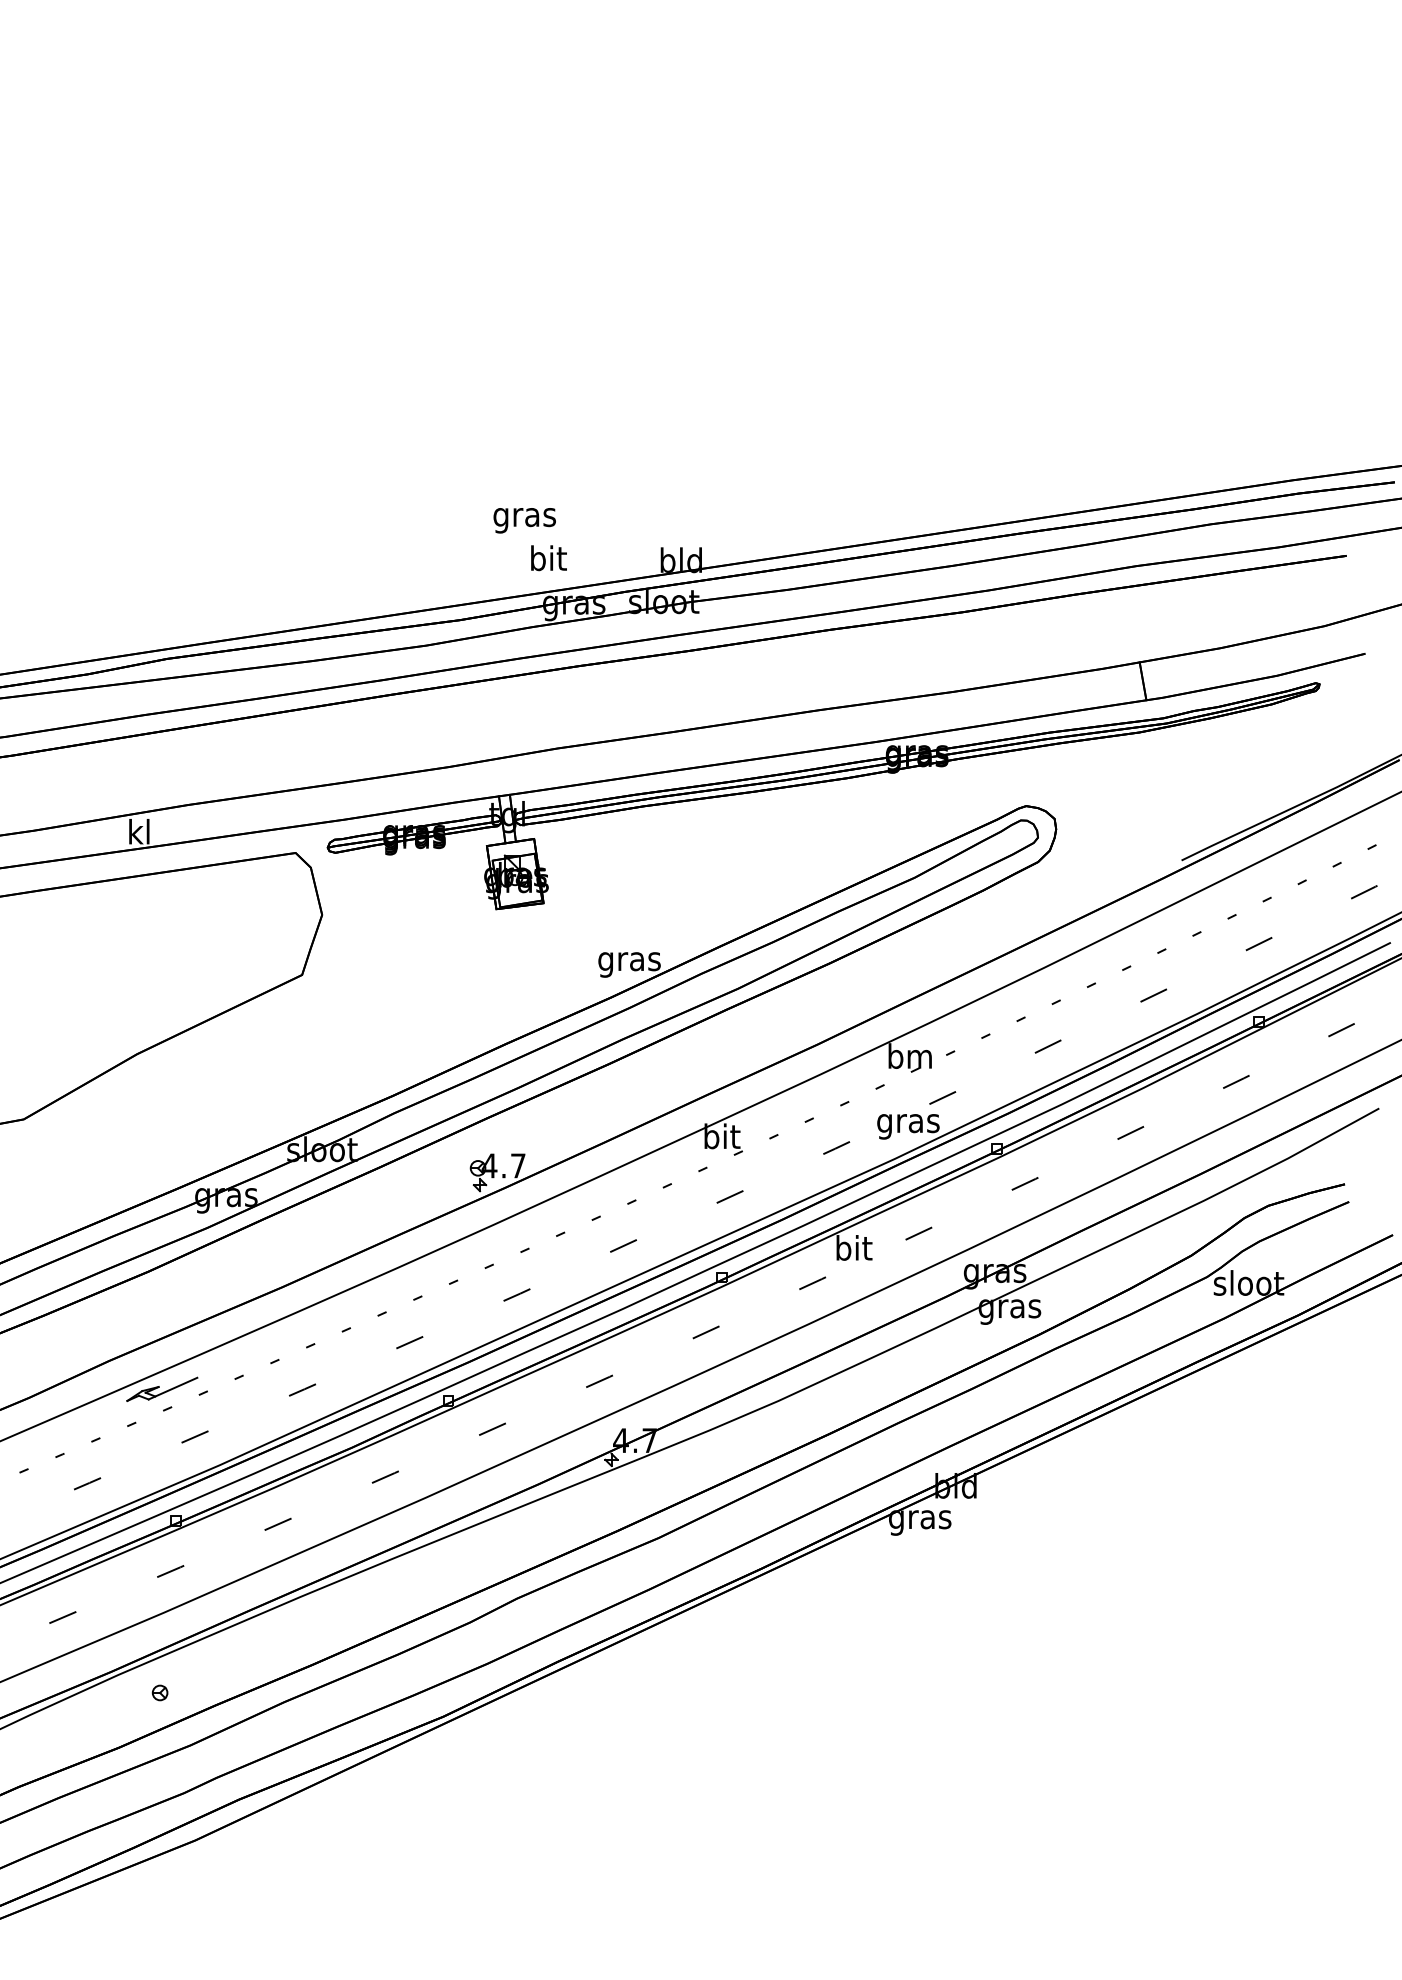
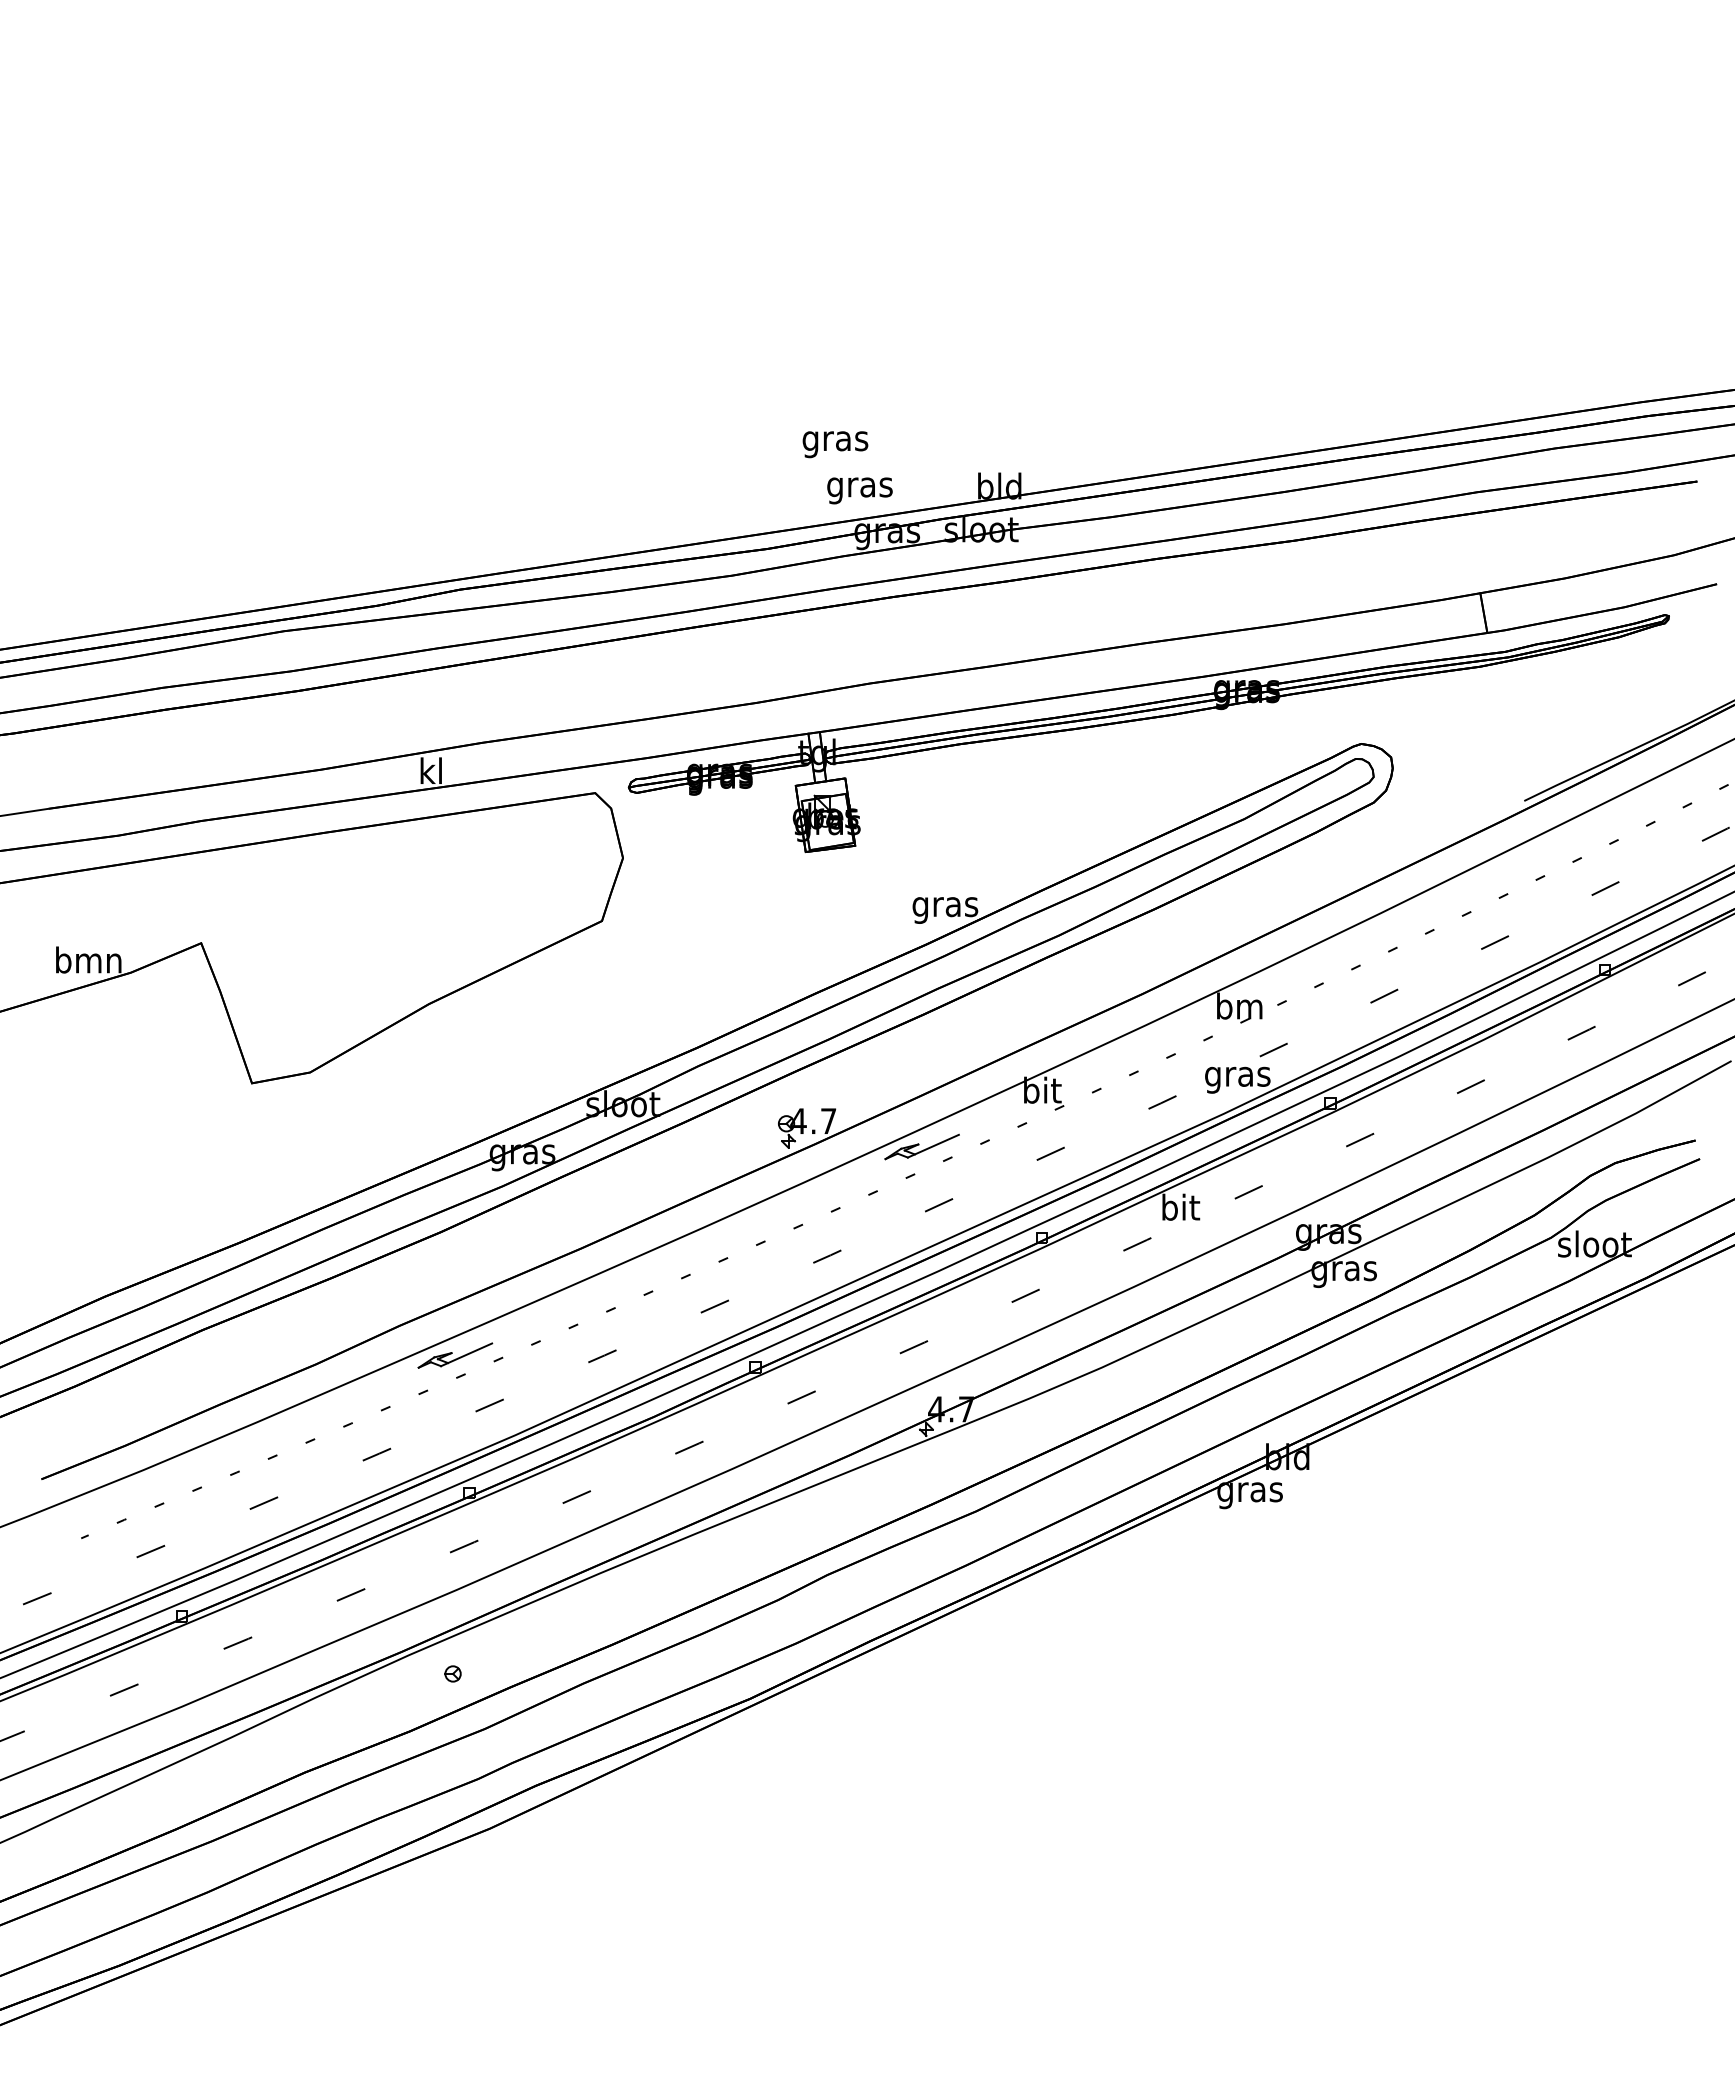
text: (547, 561) -> (859, 487), bit -> gras
part: (606, 1189) -> (921, 1146), added

